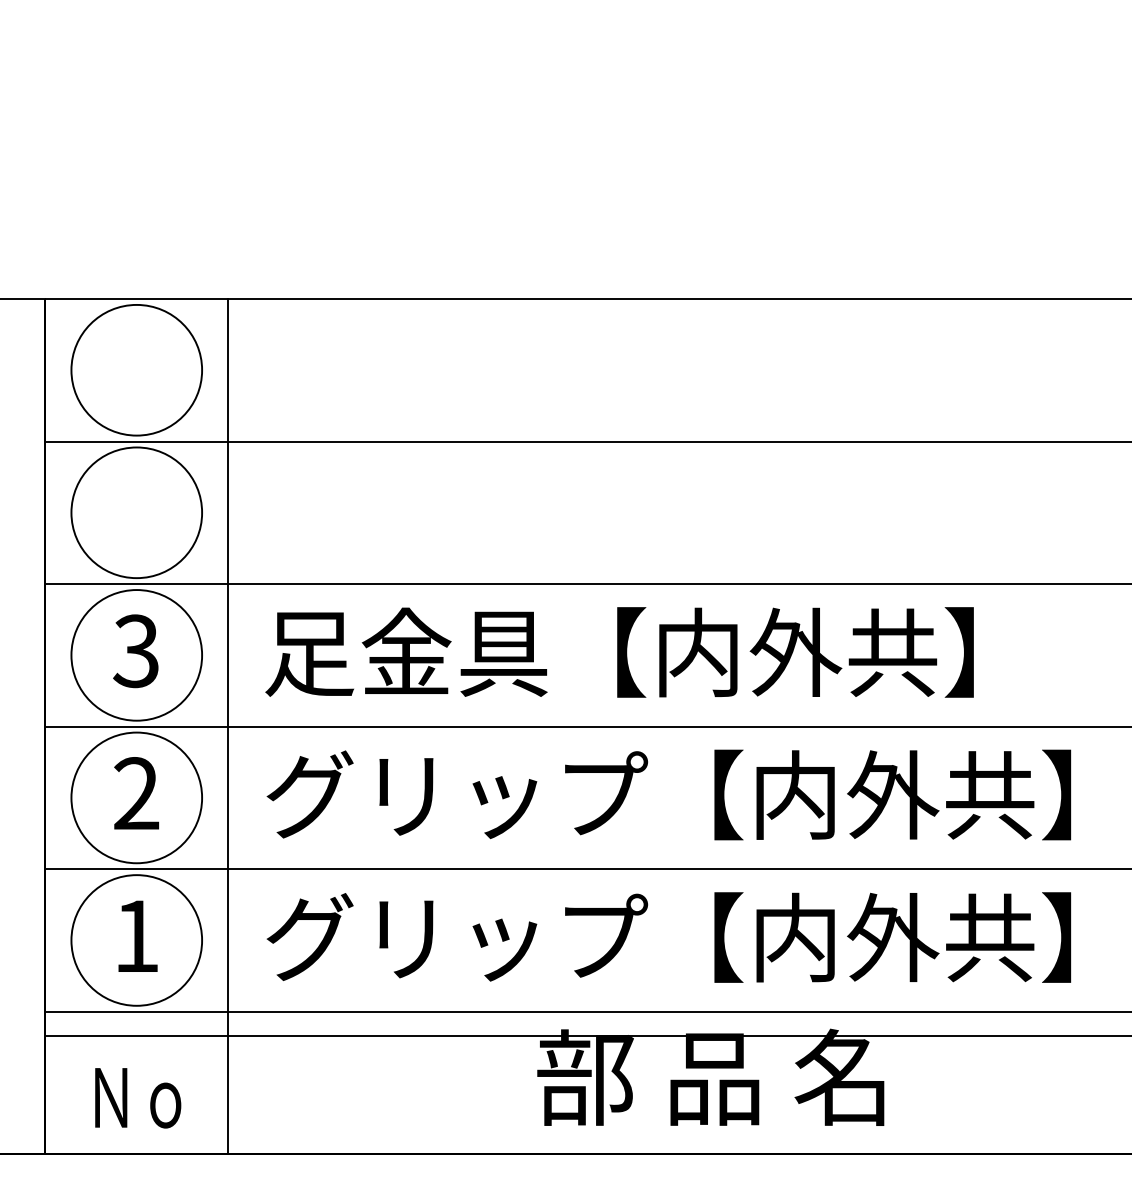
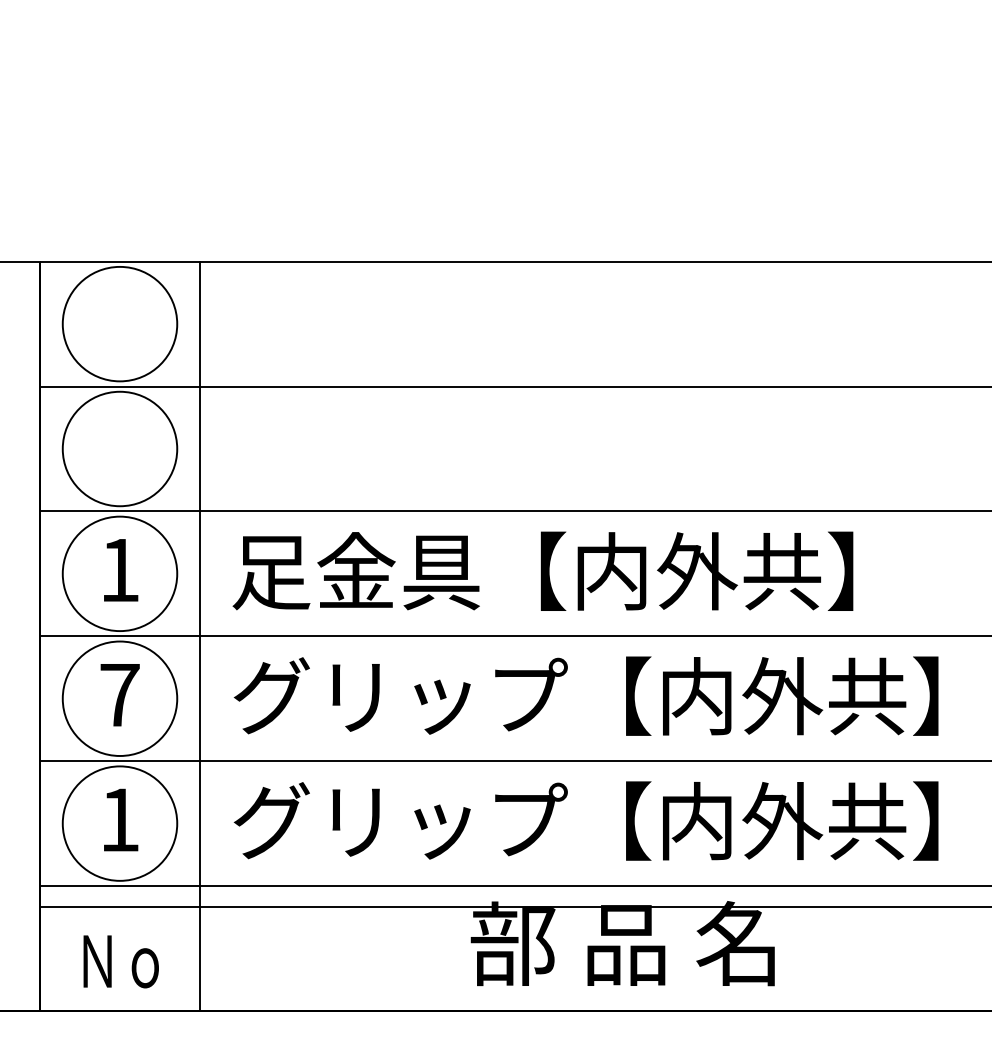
text: (135, 651) -> (118, 570), 3 -> 1
text: (136, 793) -> (119, 694), 2 -> 7

